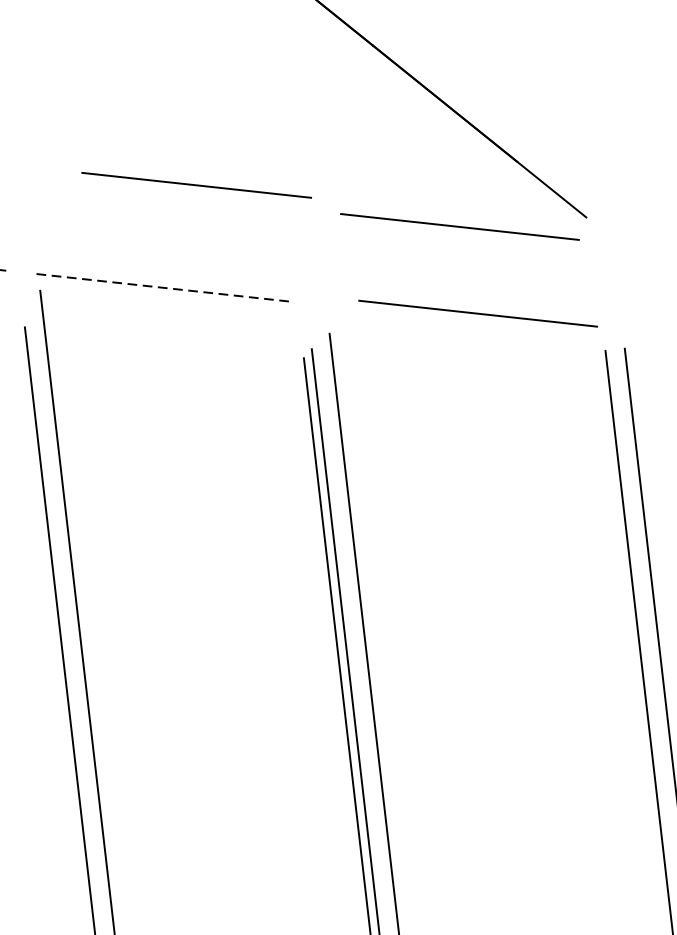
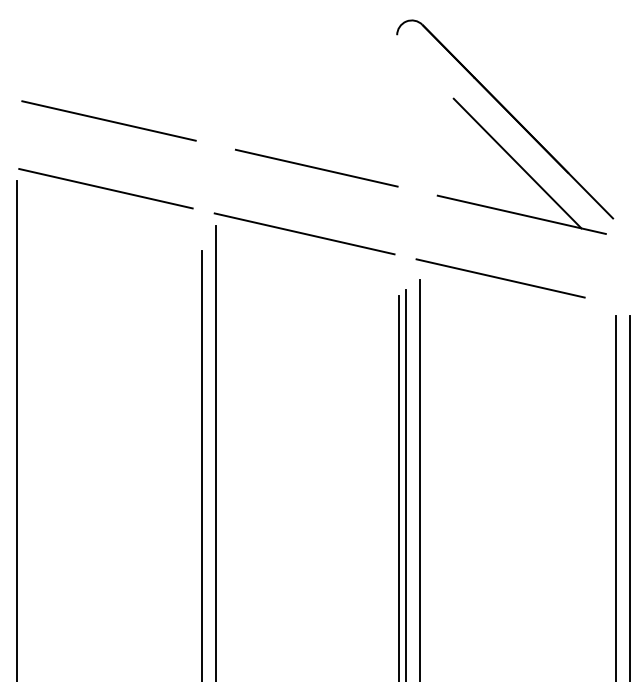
line: (445, 156) -> (517, 163), added
line: (196, 184) -> (316, 167), moved
line: (164, 288) -> (305, 234), dashed -> solid
line: (477, 313) -> (500, 278), moved

